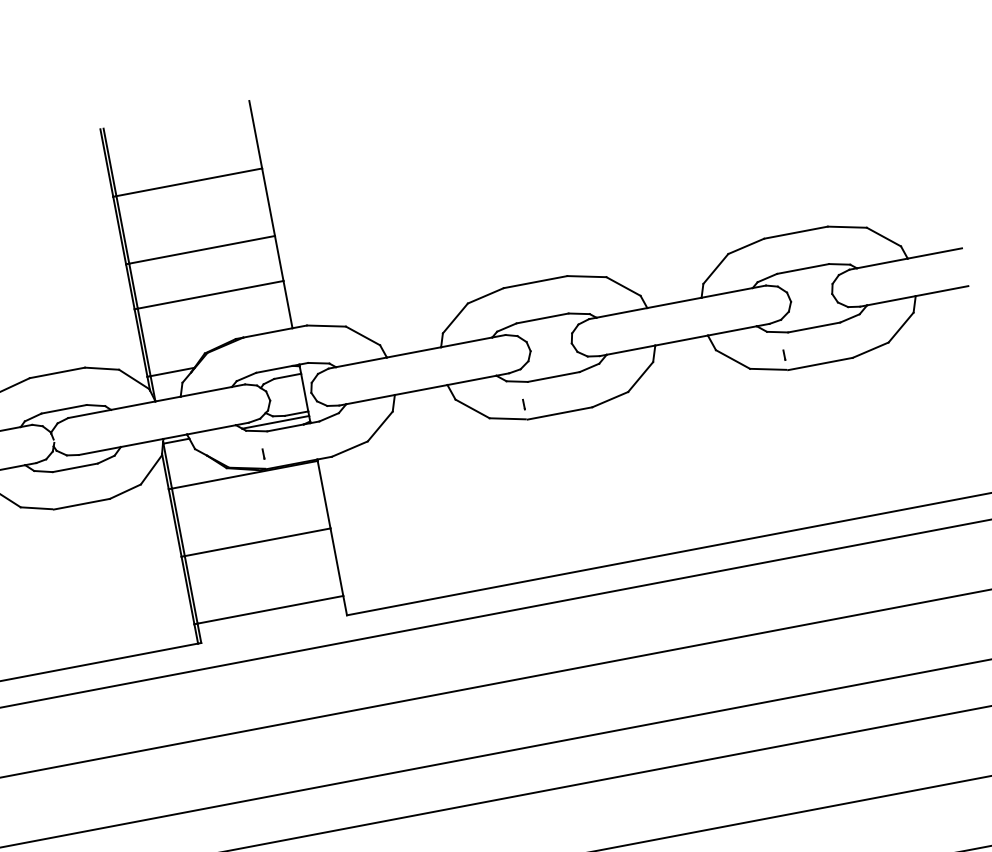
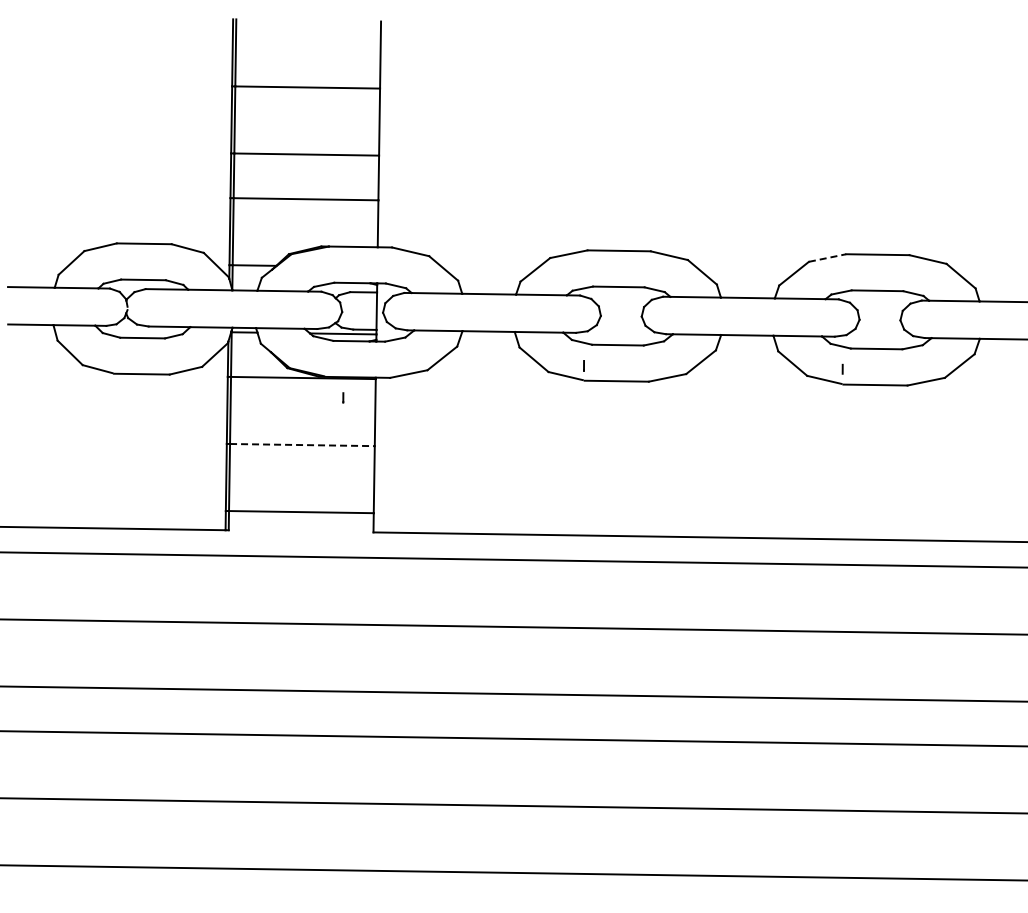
line: (747, 245) -> (828, 257), solid -> dashed
line: (263, 453) -> (343, 397), moved
line: (257, 542) -> (302, 445), solid -> dashed

